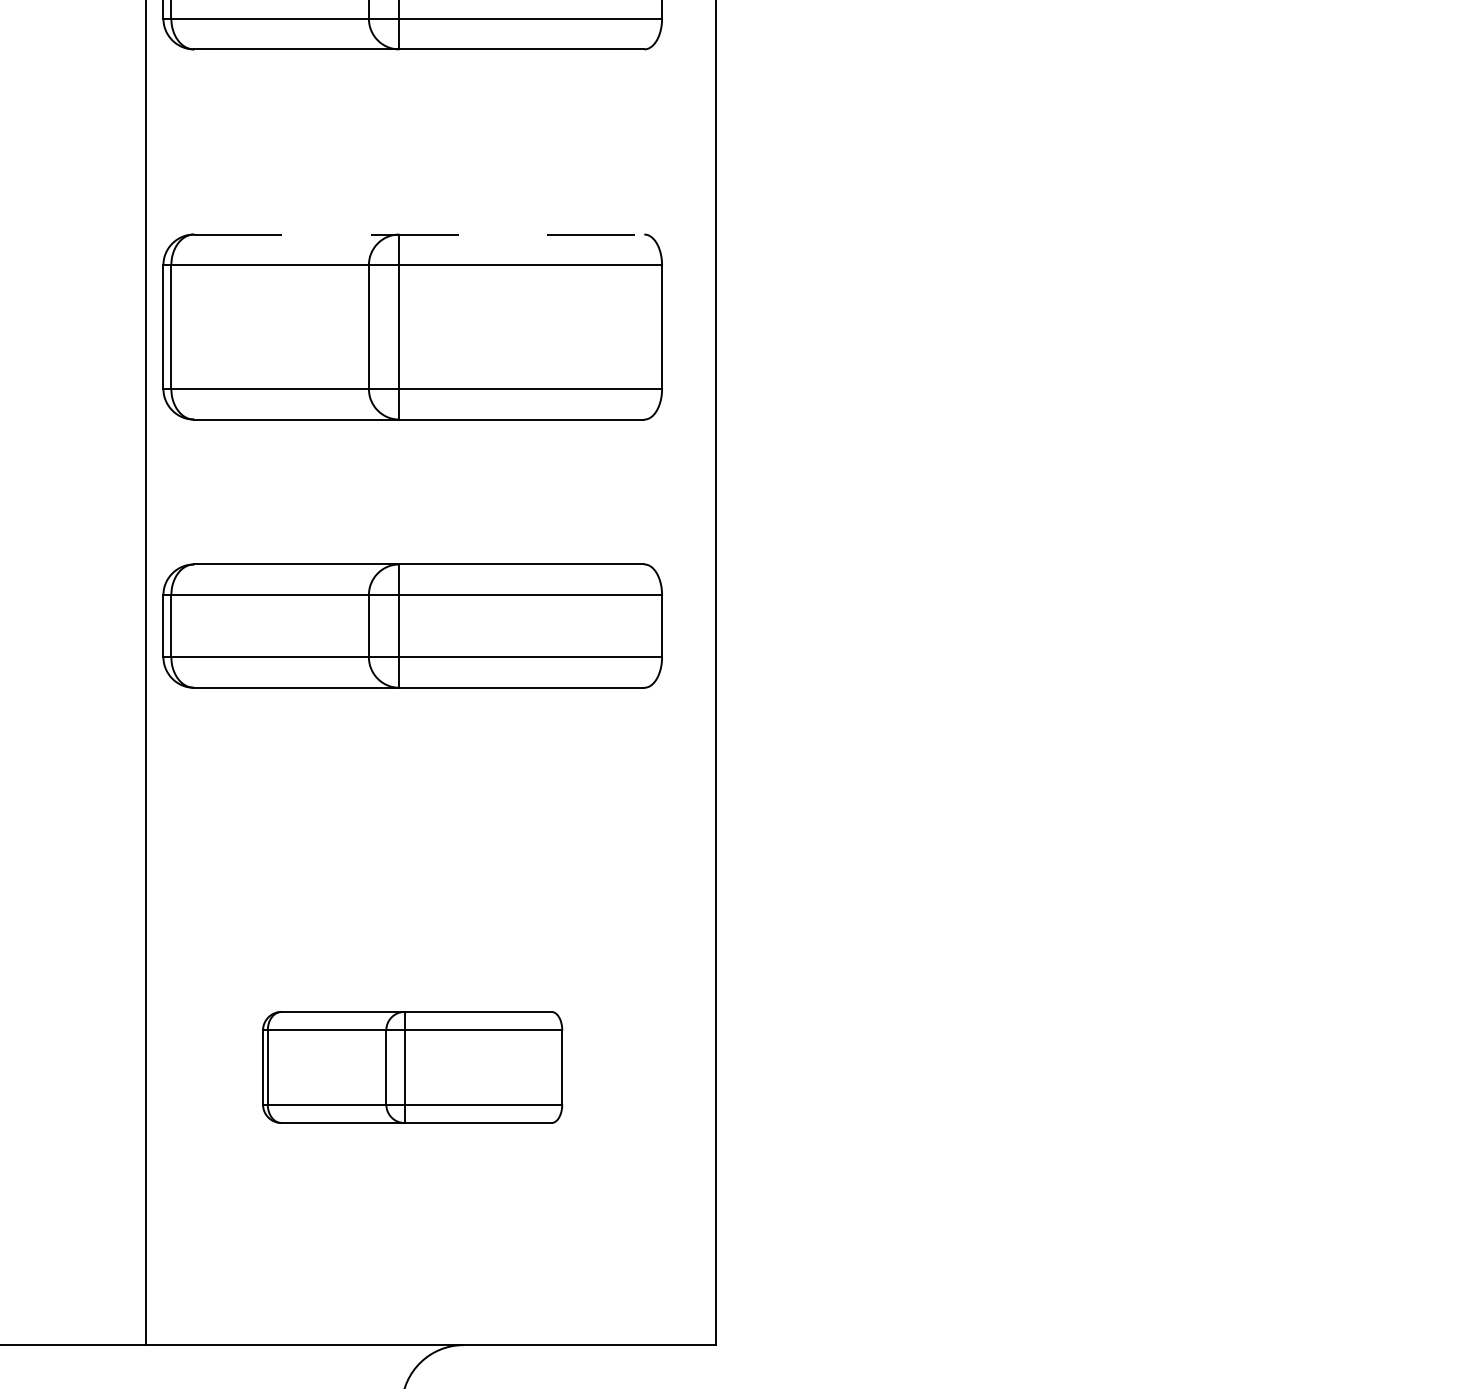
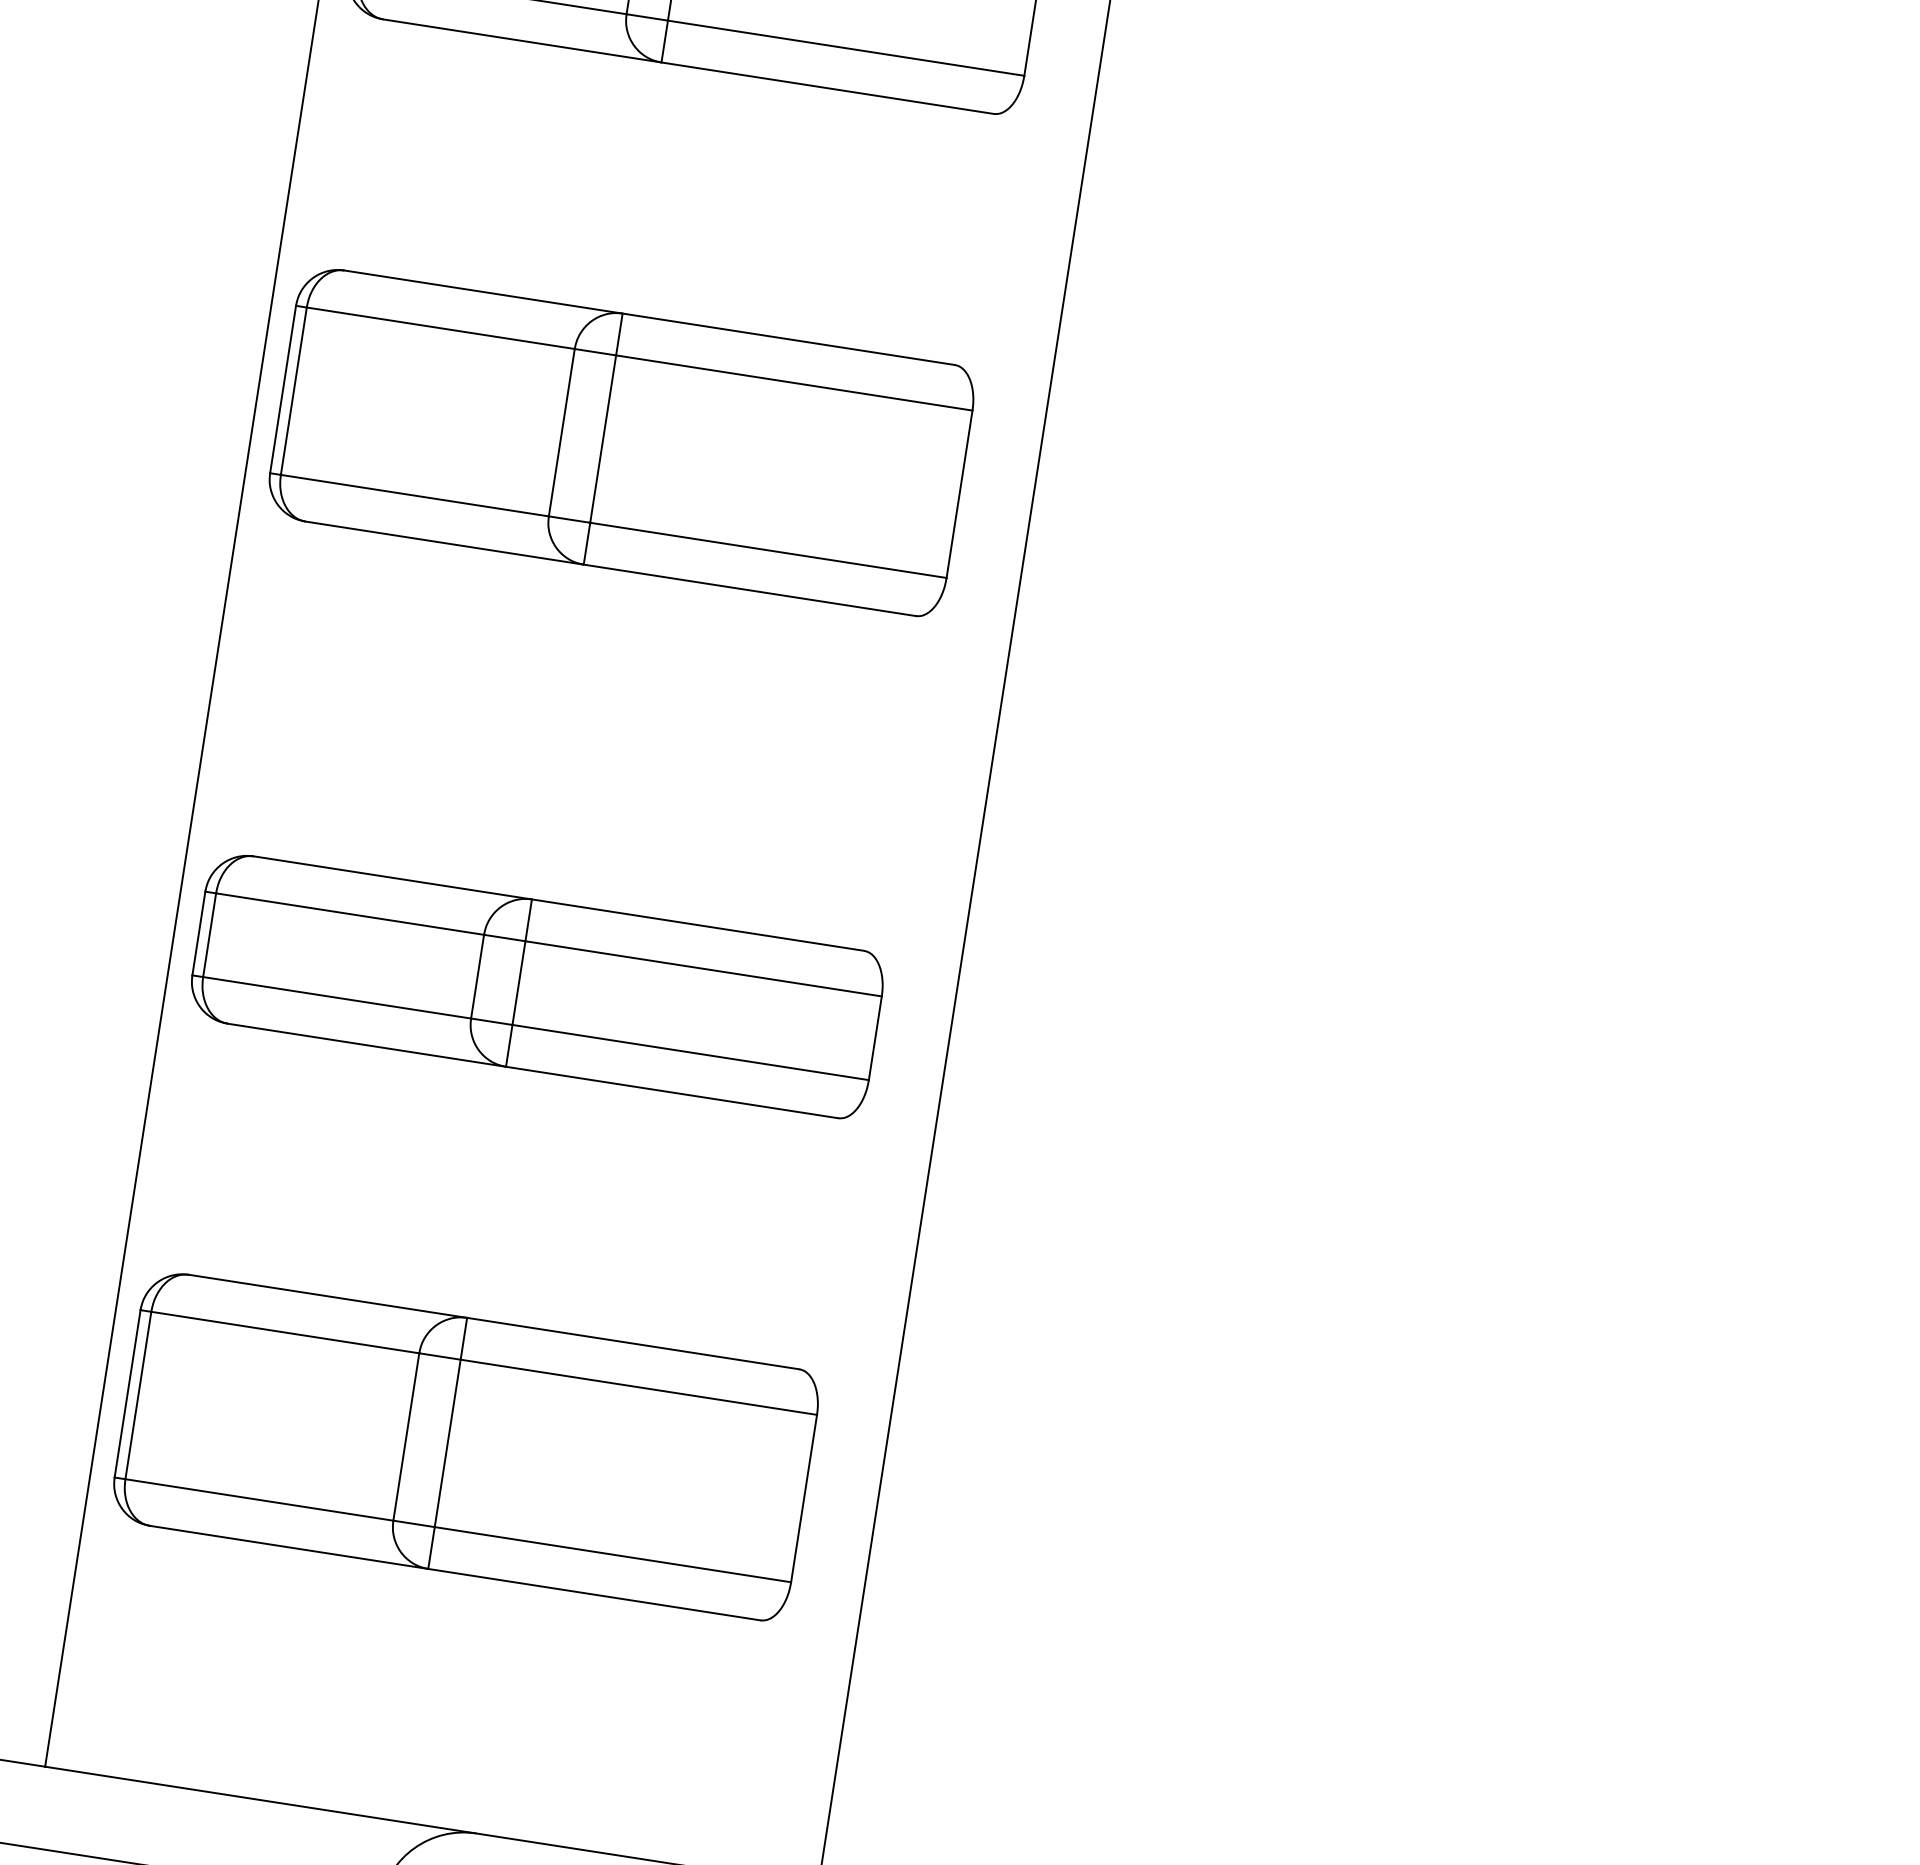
line: (419, 234) -> (649, 317), dashed -> solid
part: (412, 625) -> (536, 985), moved
part: (412, 1067) -> (465, 1446), size x1.67

